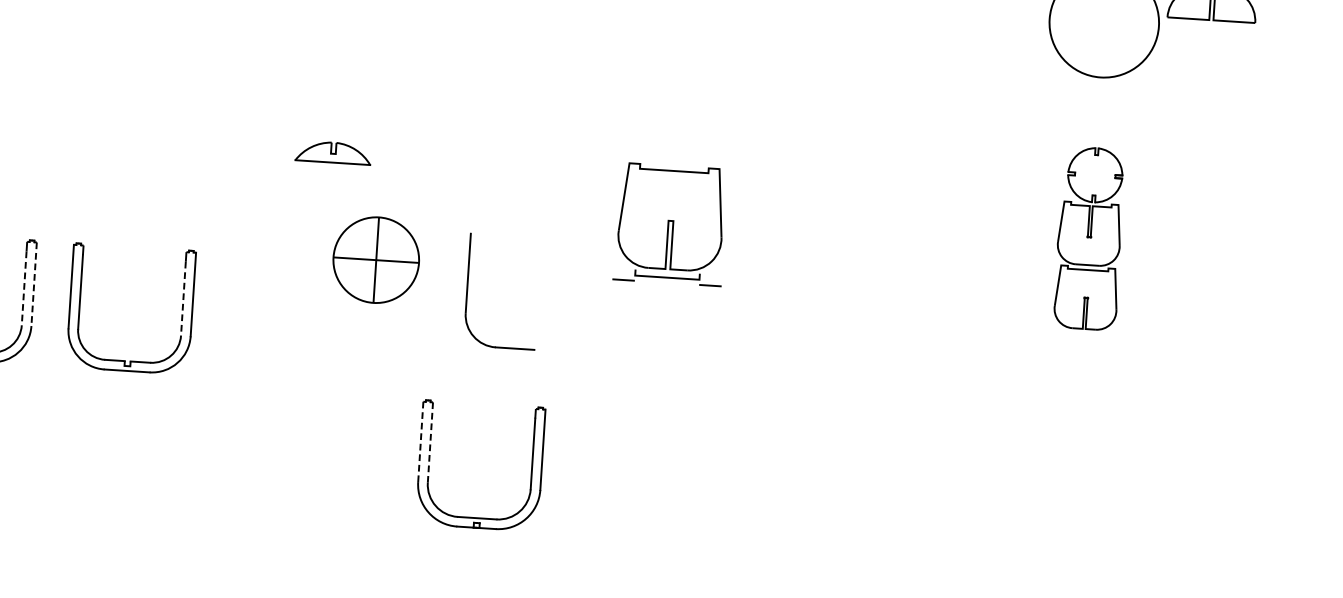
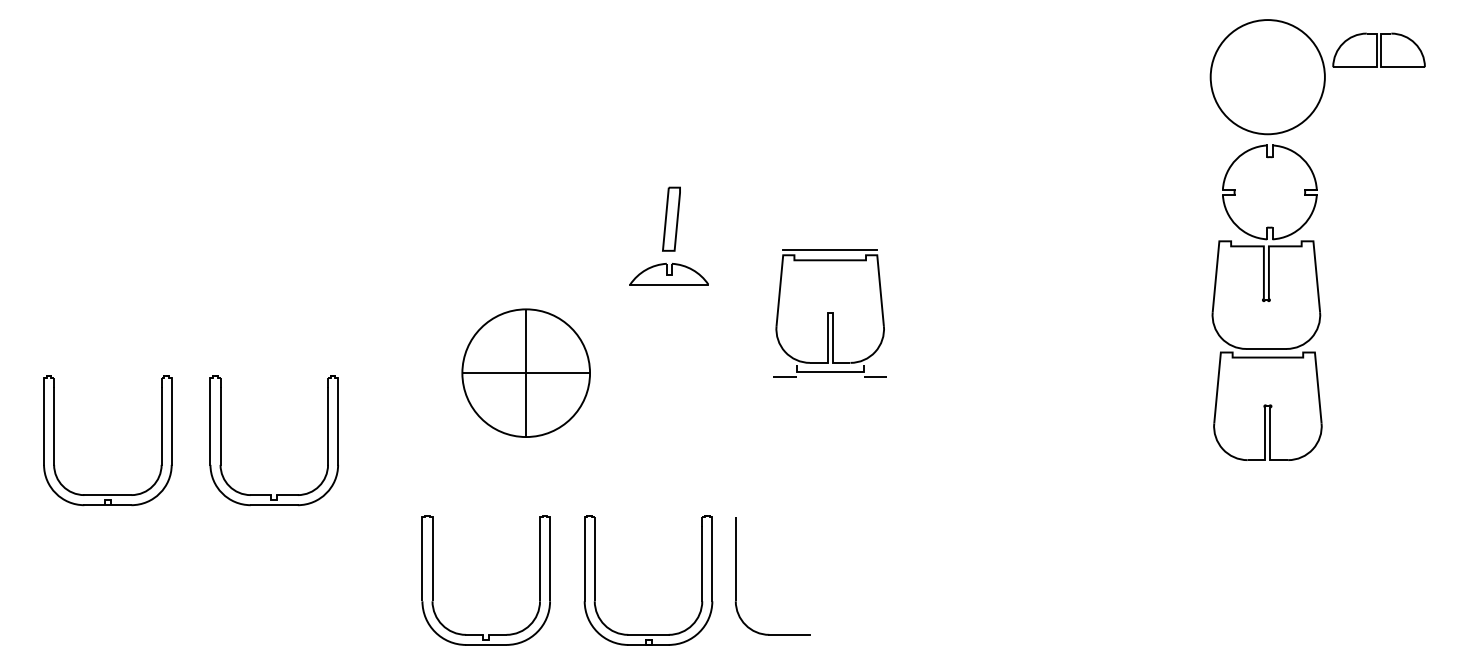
part: (524, 121) -> (671, 218), added
part: (332, 151) -> (668, 273), moved
line: (675, 161) -> (830, 250), added
part: (1089, 238) -> (1266, 302), size x1.67
part: (375, 259) -> (525, 372), size x1.43
line: (33, 284) -> (171, 421), dashed -> solid
line: (24, 288) -> (161, 426), dashed -> solid
part: (467, 289) -> (736, 576), moved
line: (183, 299) -> (328, 426), dashed -> solid
line: (430, 441) -> (594, 558), dashed -> solid
line: (420, 442) -> (584, 559), dashed -> solid
part: (274, 452) -> (433, 580), added

